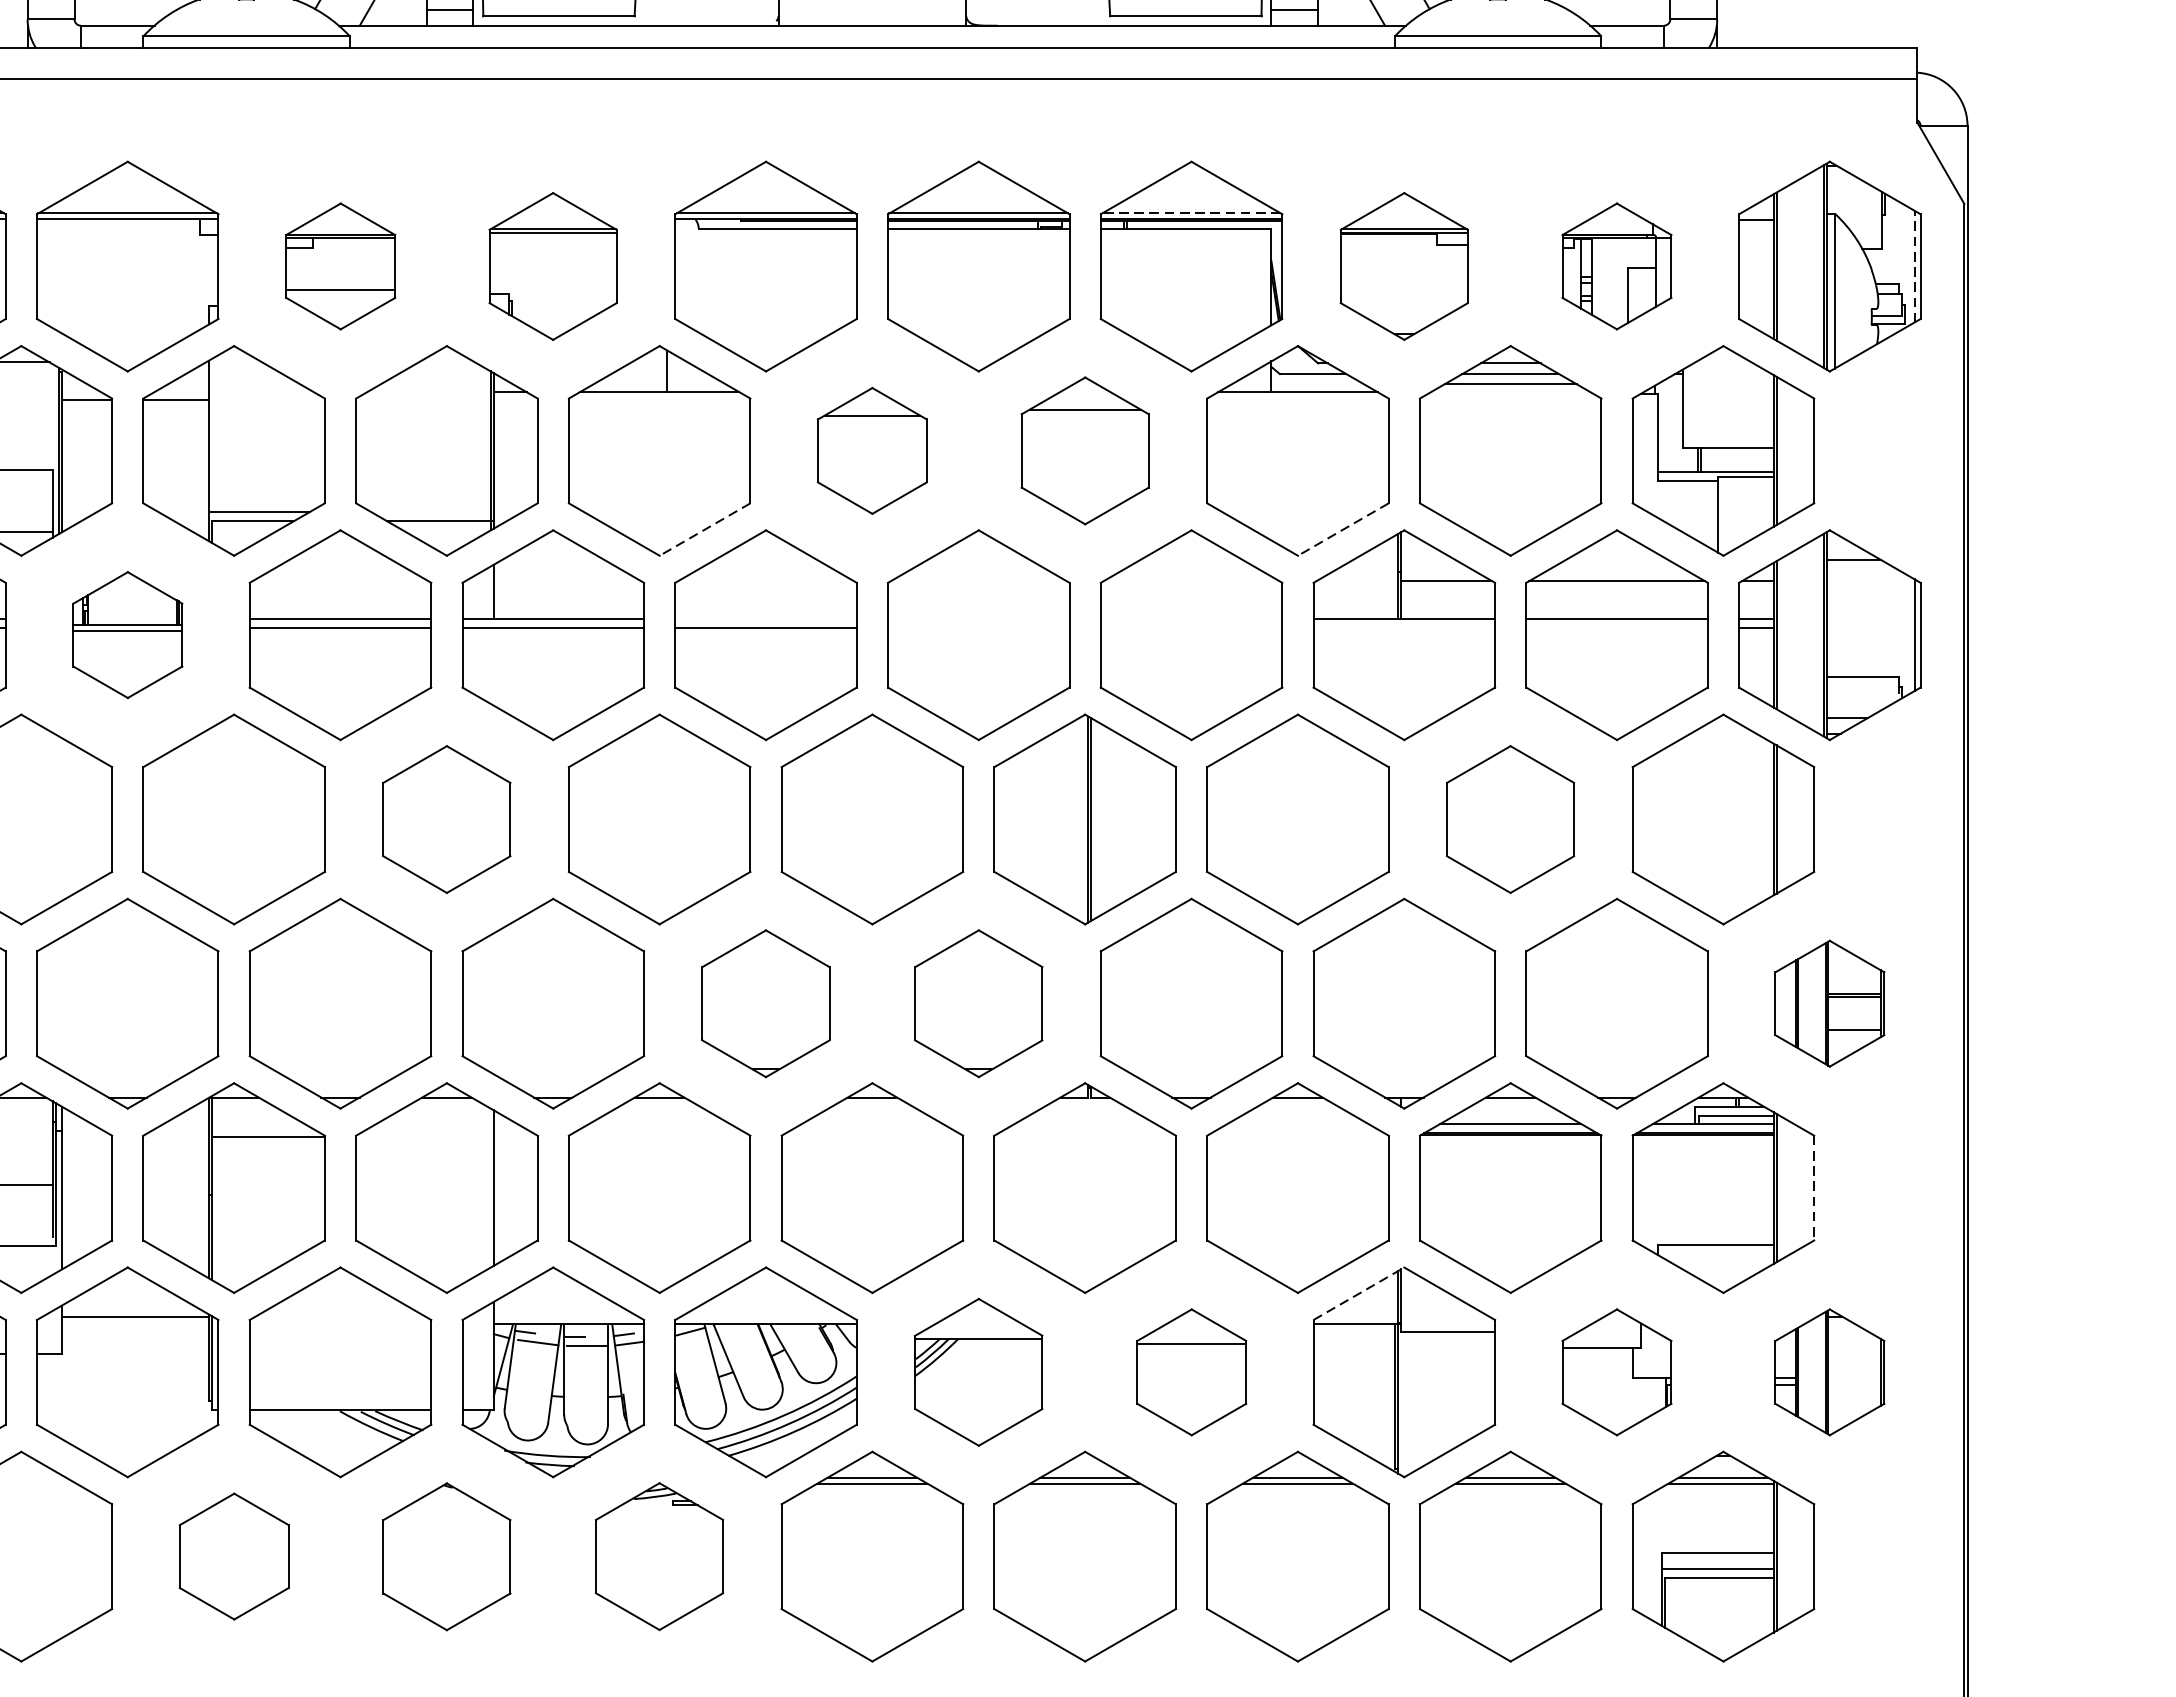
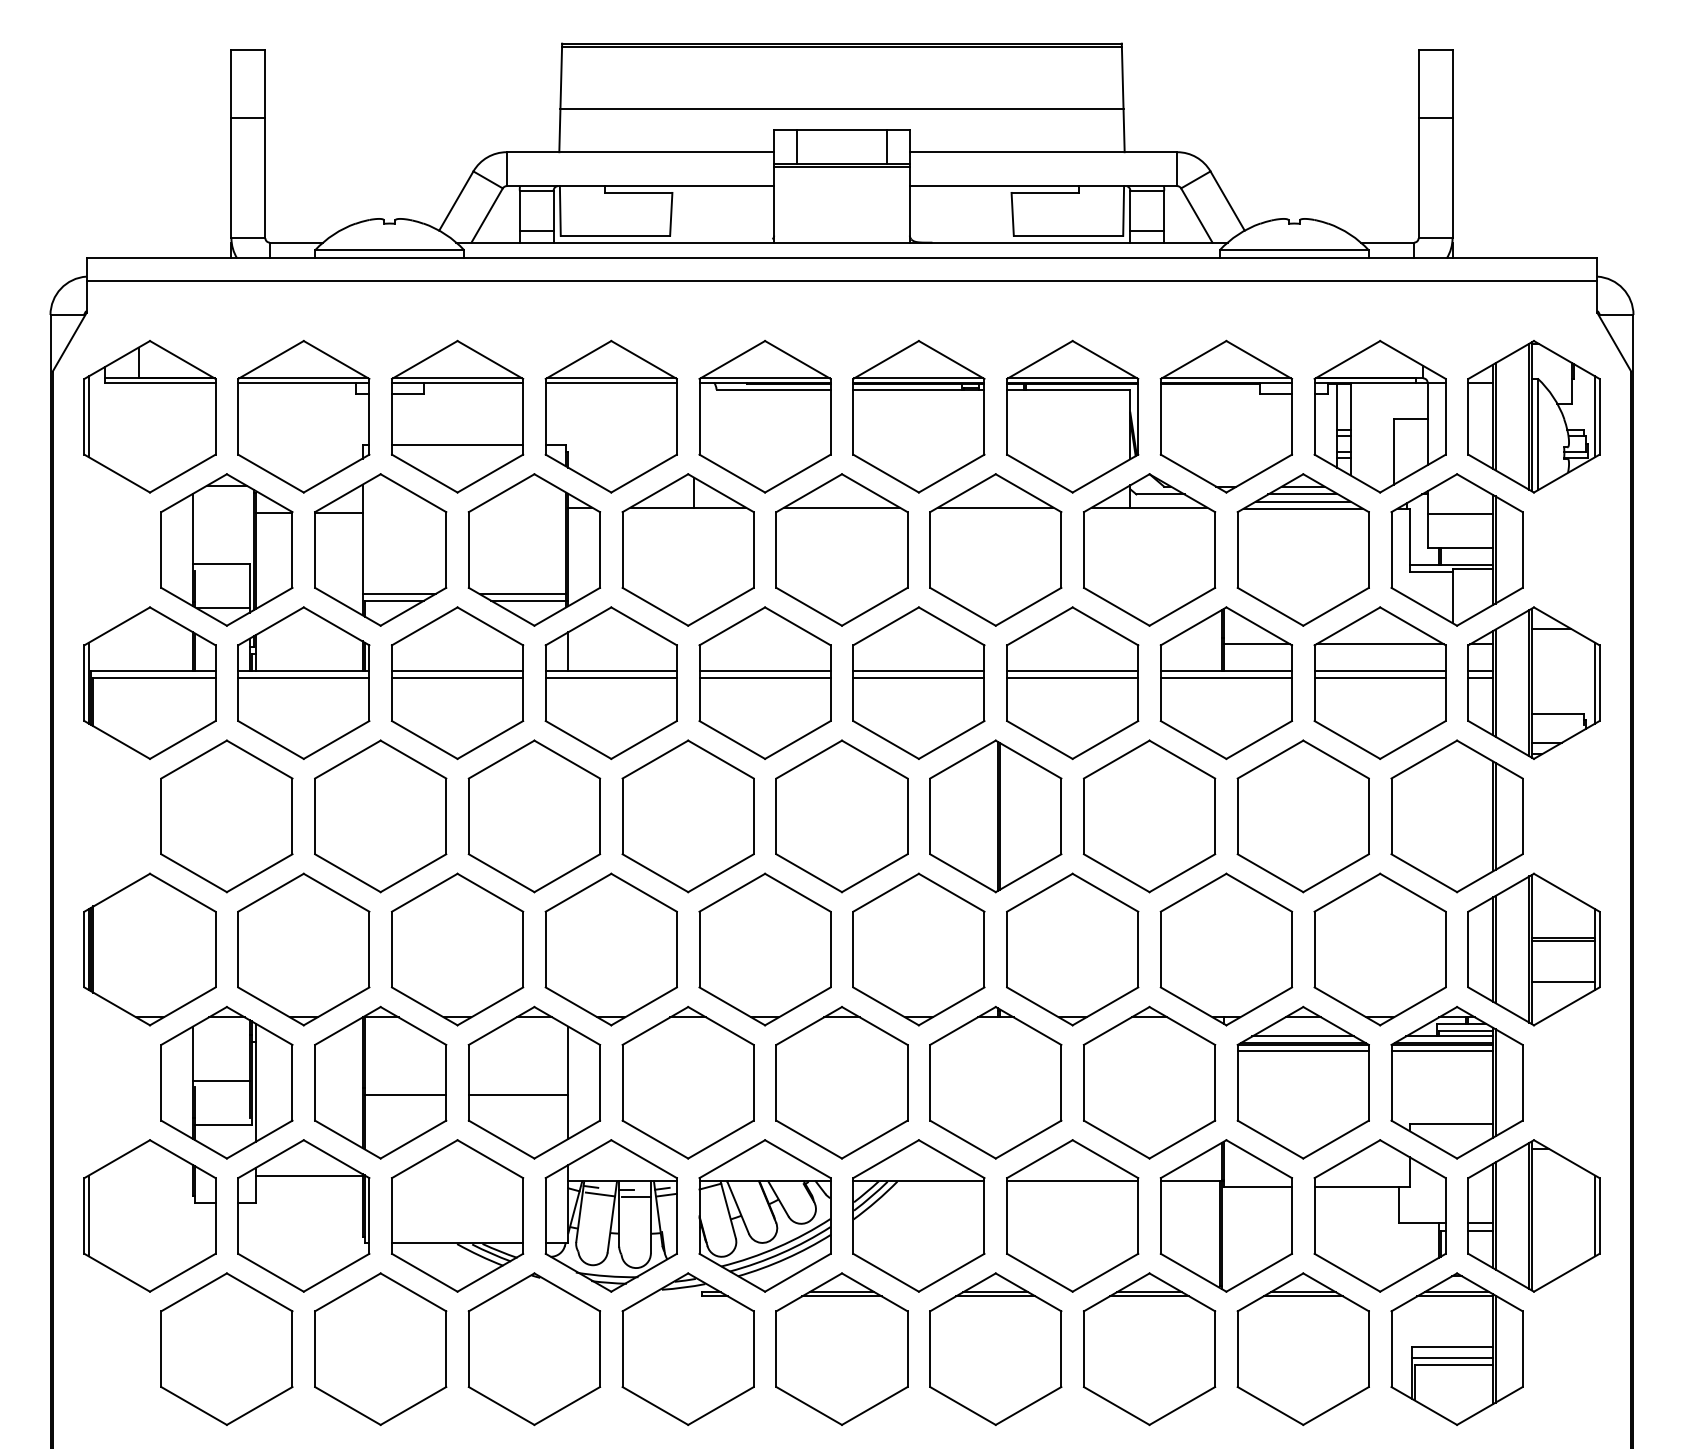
line: (1191, 213) -> (1072, 378), dashed -> solid
part: (340, 266) -> (457, 416), size x1.67
part: (552, 266) -> (610, 416), size x1.43
part: (1404, 266) -> (1226, 416), size x1.43
part: (1616, 266) -> (1379, 416), size x1.67
line: (1914, 266) -> (1595, 416), dashed -> solid
line: (1510, 393) -> (1303, 508), added
line: (1728, 401) -> (1460, 514), added
part: (871, 450) -> (841, 549), size x1.67
part: (1084, 450) -> (995, 549), size x1.43
line: (430, 512) -> (522, 594), added
line: (705, 529) -> (721, 606), dashed -> solid
line: (1343, 529) -> (1182, 606), dashed -> solid
line: (765, 619) -> (764, 671), added
line: (978, 619) -> (918, 671), added
line: (1191, 619) -> (1072, 671), added
line: (978, 628) -> (918, 678), added
line: (1191, 628) -> (1072, 678), added
line: (1404, 628) -> (1226, 678), added
line: (1616, 628) -> (1379, 678), added
part: (127, 634) -> (303, 682), size x1.67
part: (446, 819) -> (534, 816), size x1.43
part: (1509, 819) -> (1302, 816), size x1.43
part: (765, 1003) -> (764, 949), size x1.43
part: (978, 1003) -> (918, 949), size x1.43
part: (1829, 1003) -> (1533, 949), size x1.67
line: (268, 1136) -> (405, 1094), moved
line: (1509, 1144) -> (1302, 1051), added
line: (1703, 1144) -> (1442, 1051), added
line: (1813, 1187) -> (1522, 1082), dashed -> solid
line: (424, 1204) -> (518, 1094), added
line: (1358, 1294) -> (1193, 1159), dashed -> solid
part: (978, 1371) -> (918, 1215), size x1.43
part: (1191, 1371) -> (1072, 1215), size x1.67
part: (1616, 1371) -> (1379, 1215), size x1.67
part: (1829, 1371) -> (1533, 1215), size x1.67
part: (233, 1555) -> (380, 1348), size x1.67
part: (658, 1555) -> (687, 1348), size x1.43
part: (446, 1557) -> (534, 1349), size x1.43

